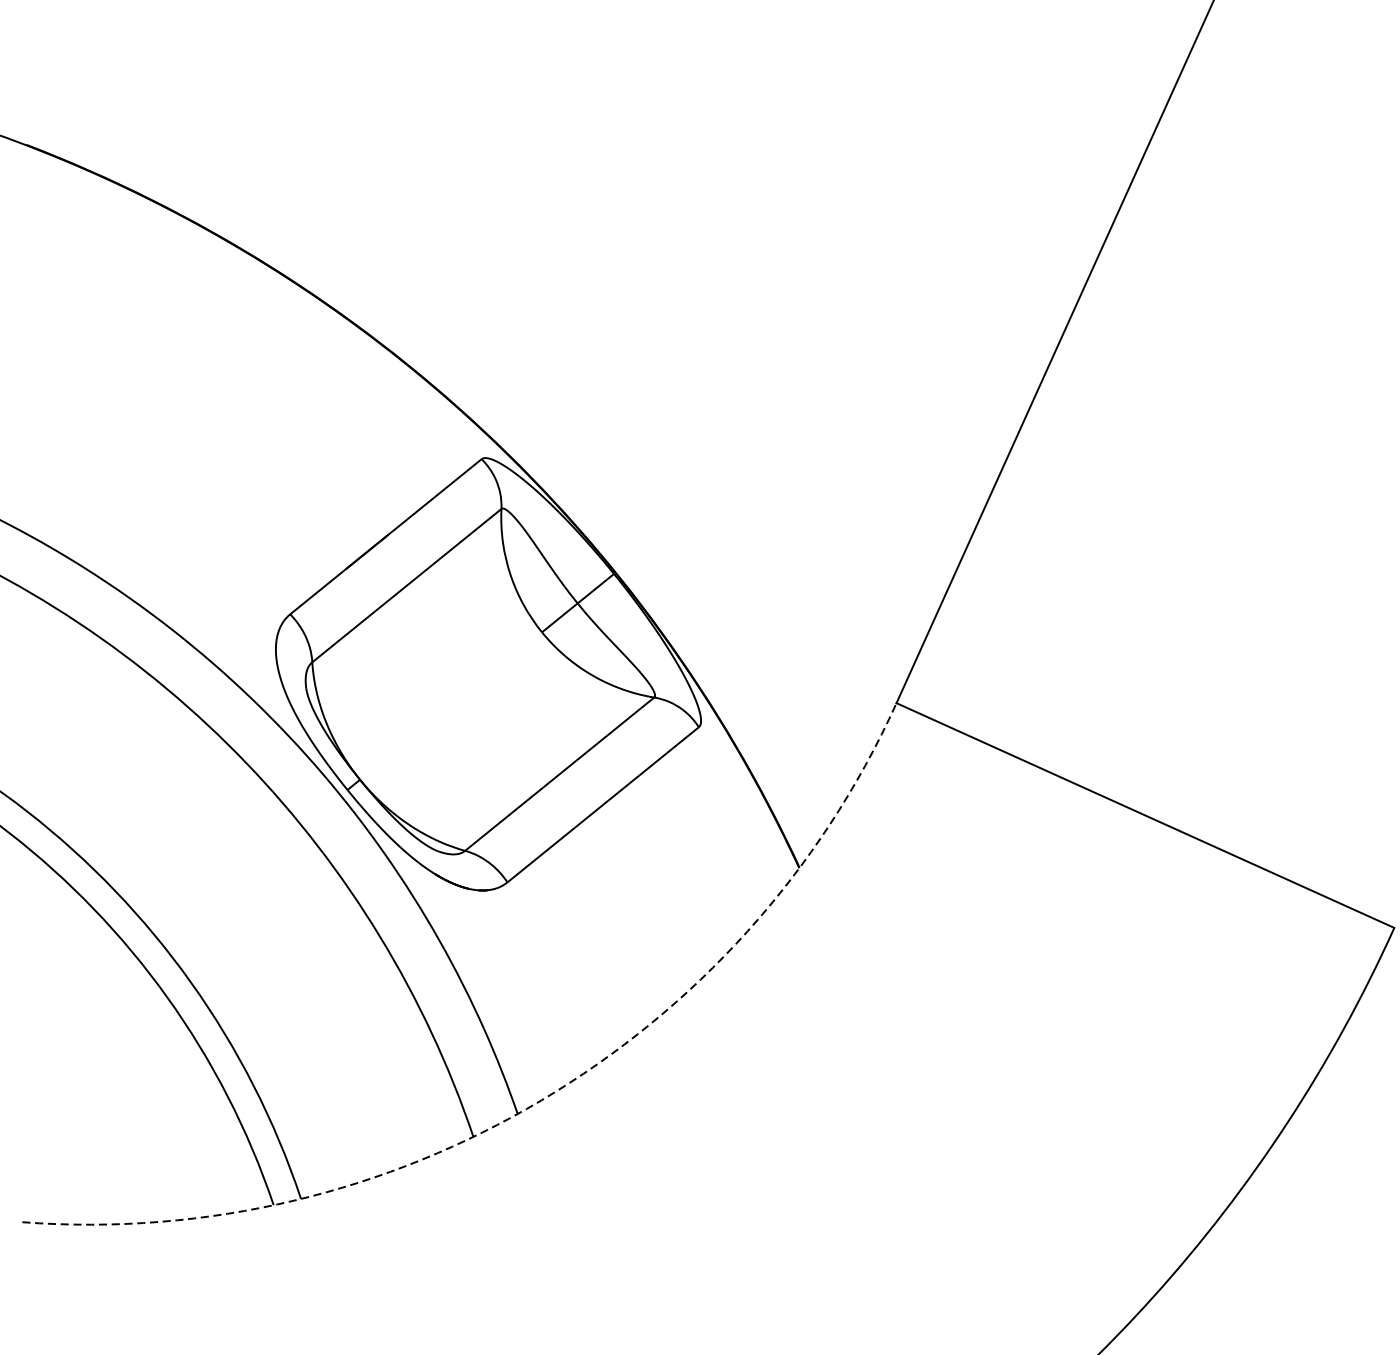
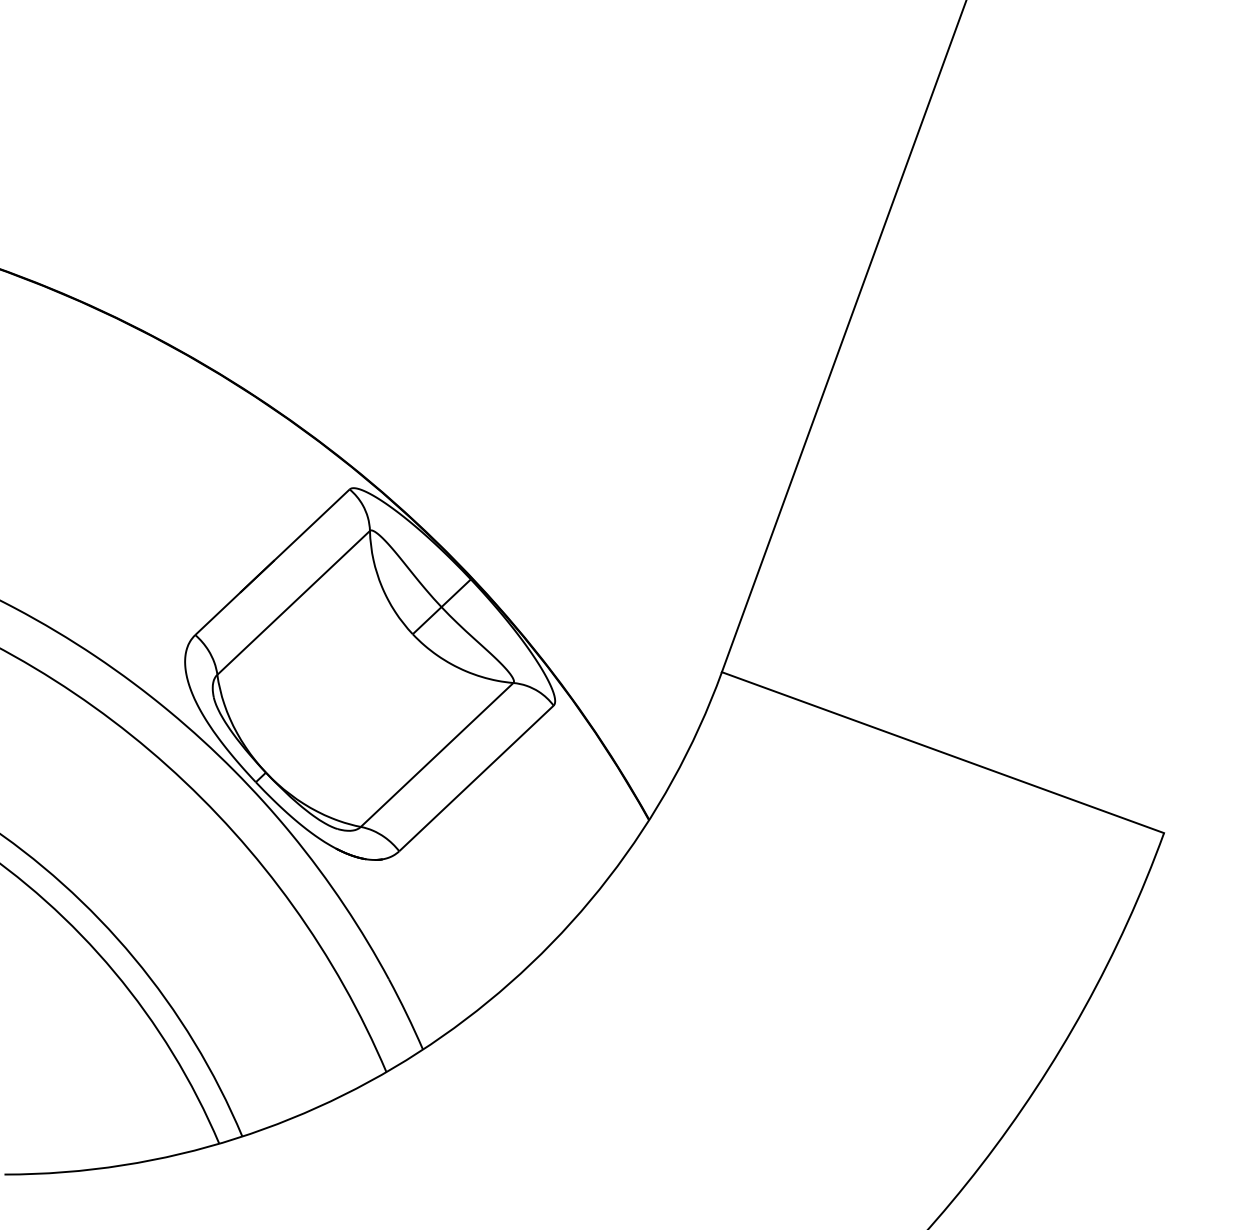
arc: (541, 1100) -> (442, 1036), dashed -> solid

